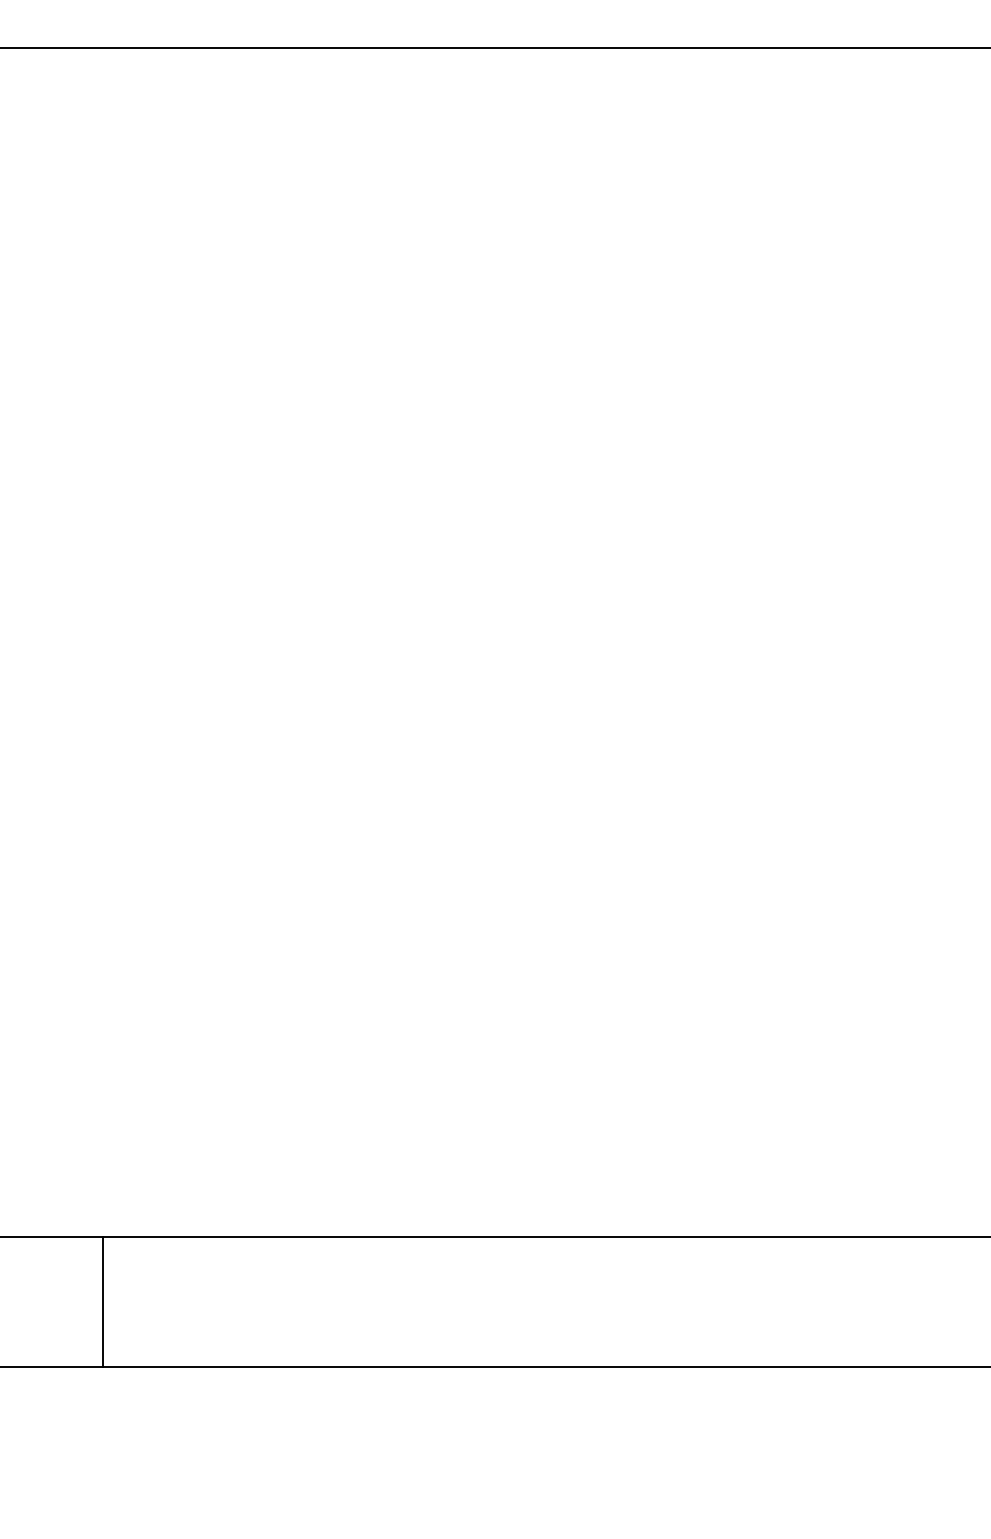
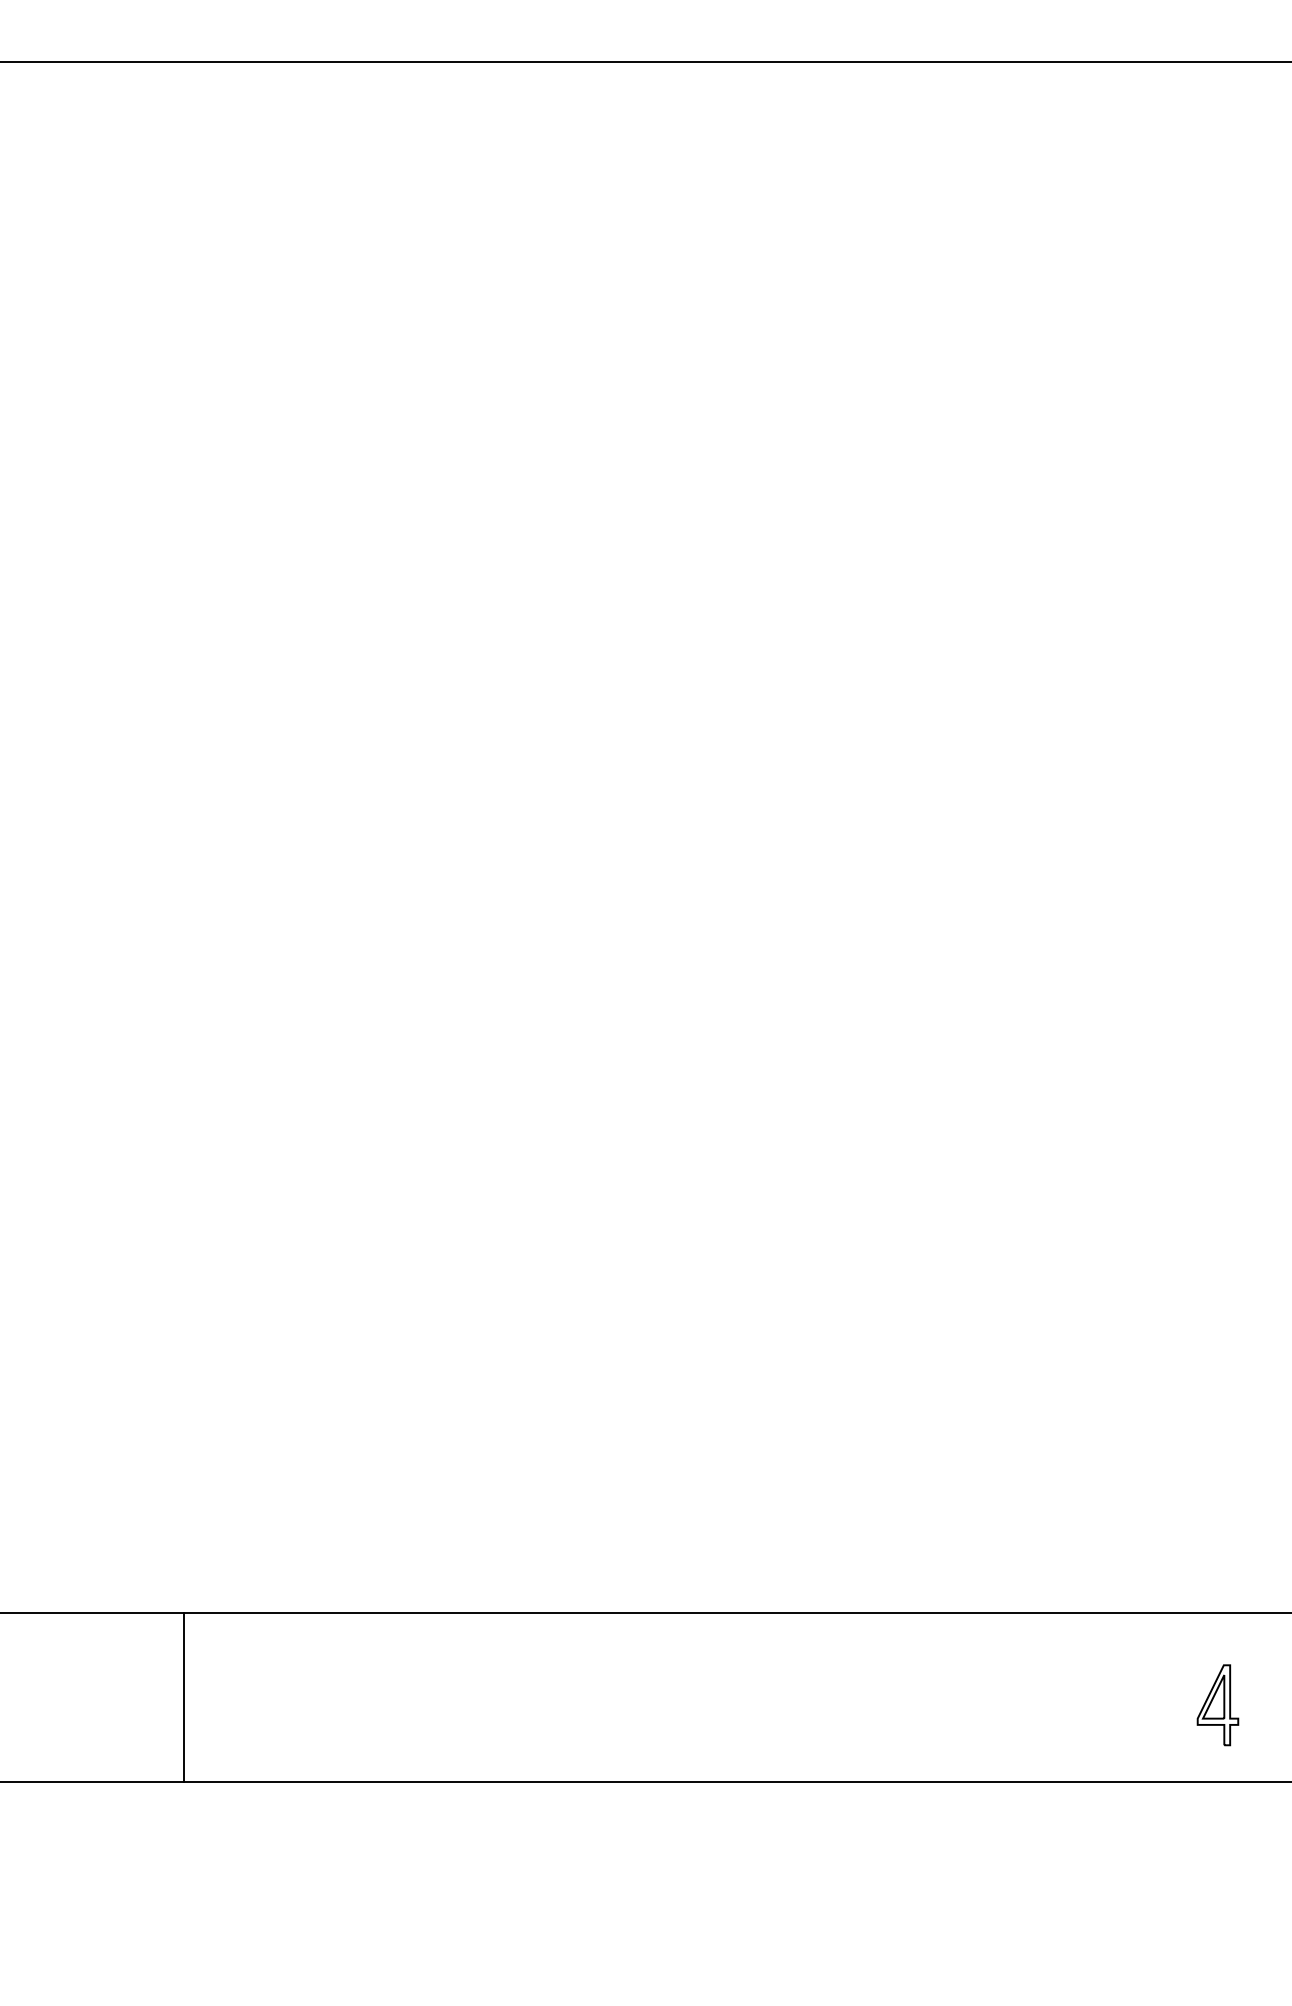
line: (103, 1302) -> (184, 1697), moved
part: (933, 1307) -> (1216, 1704), added

